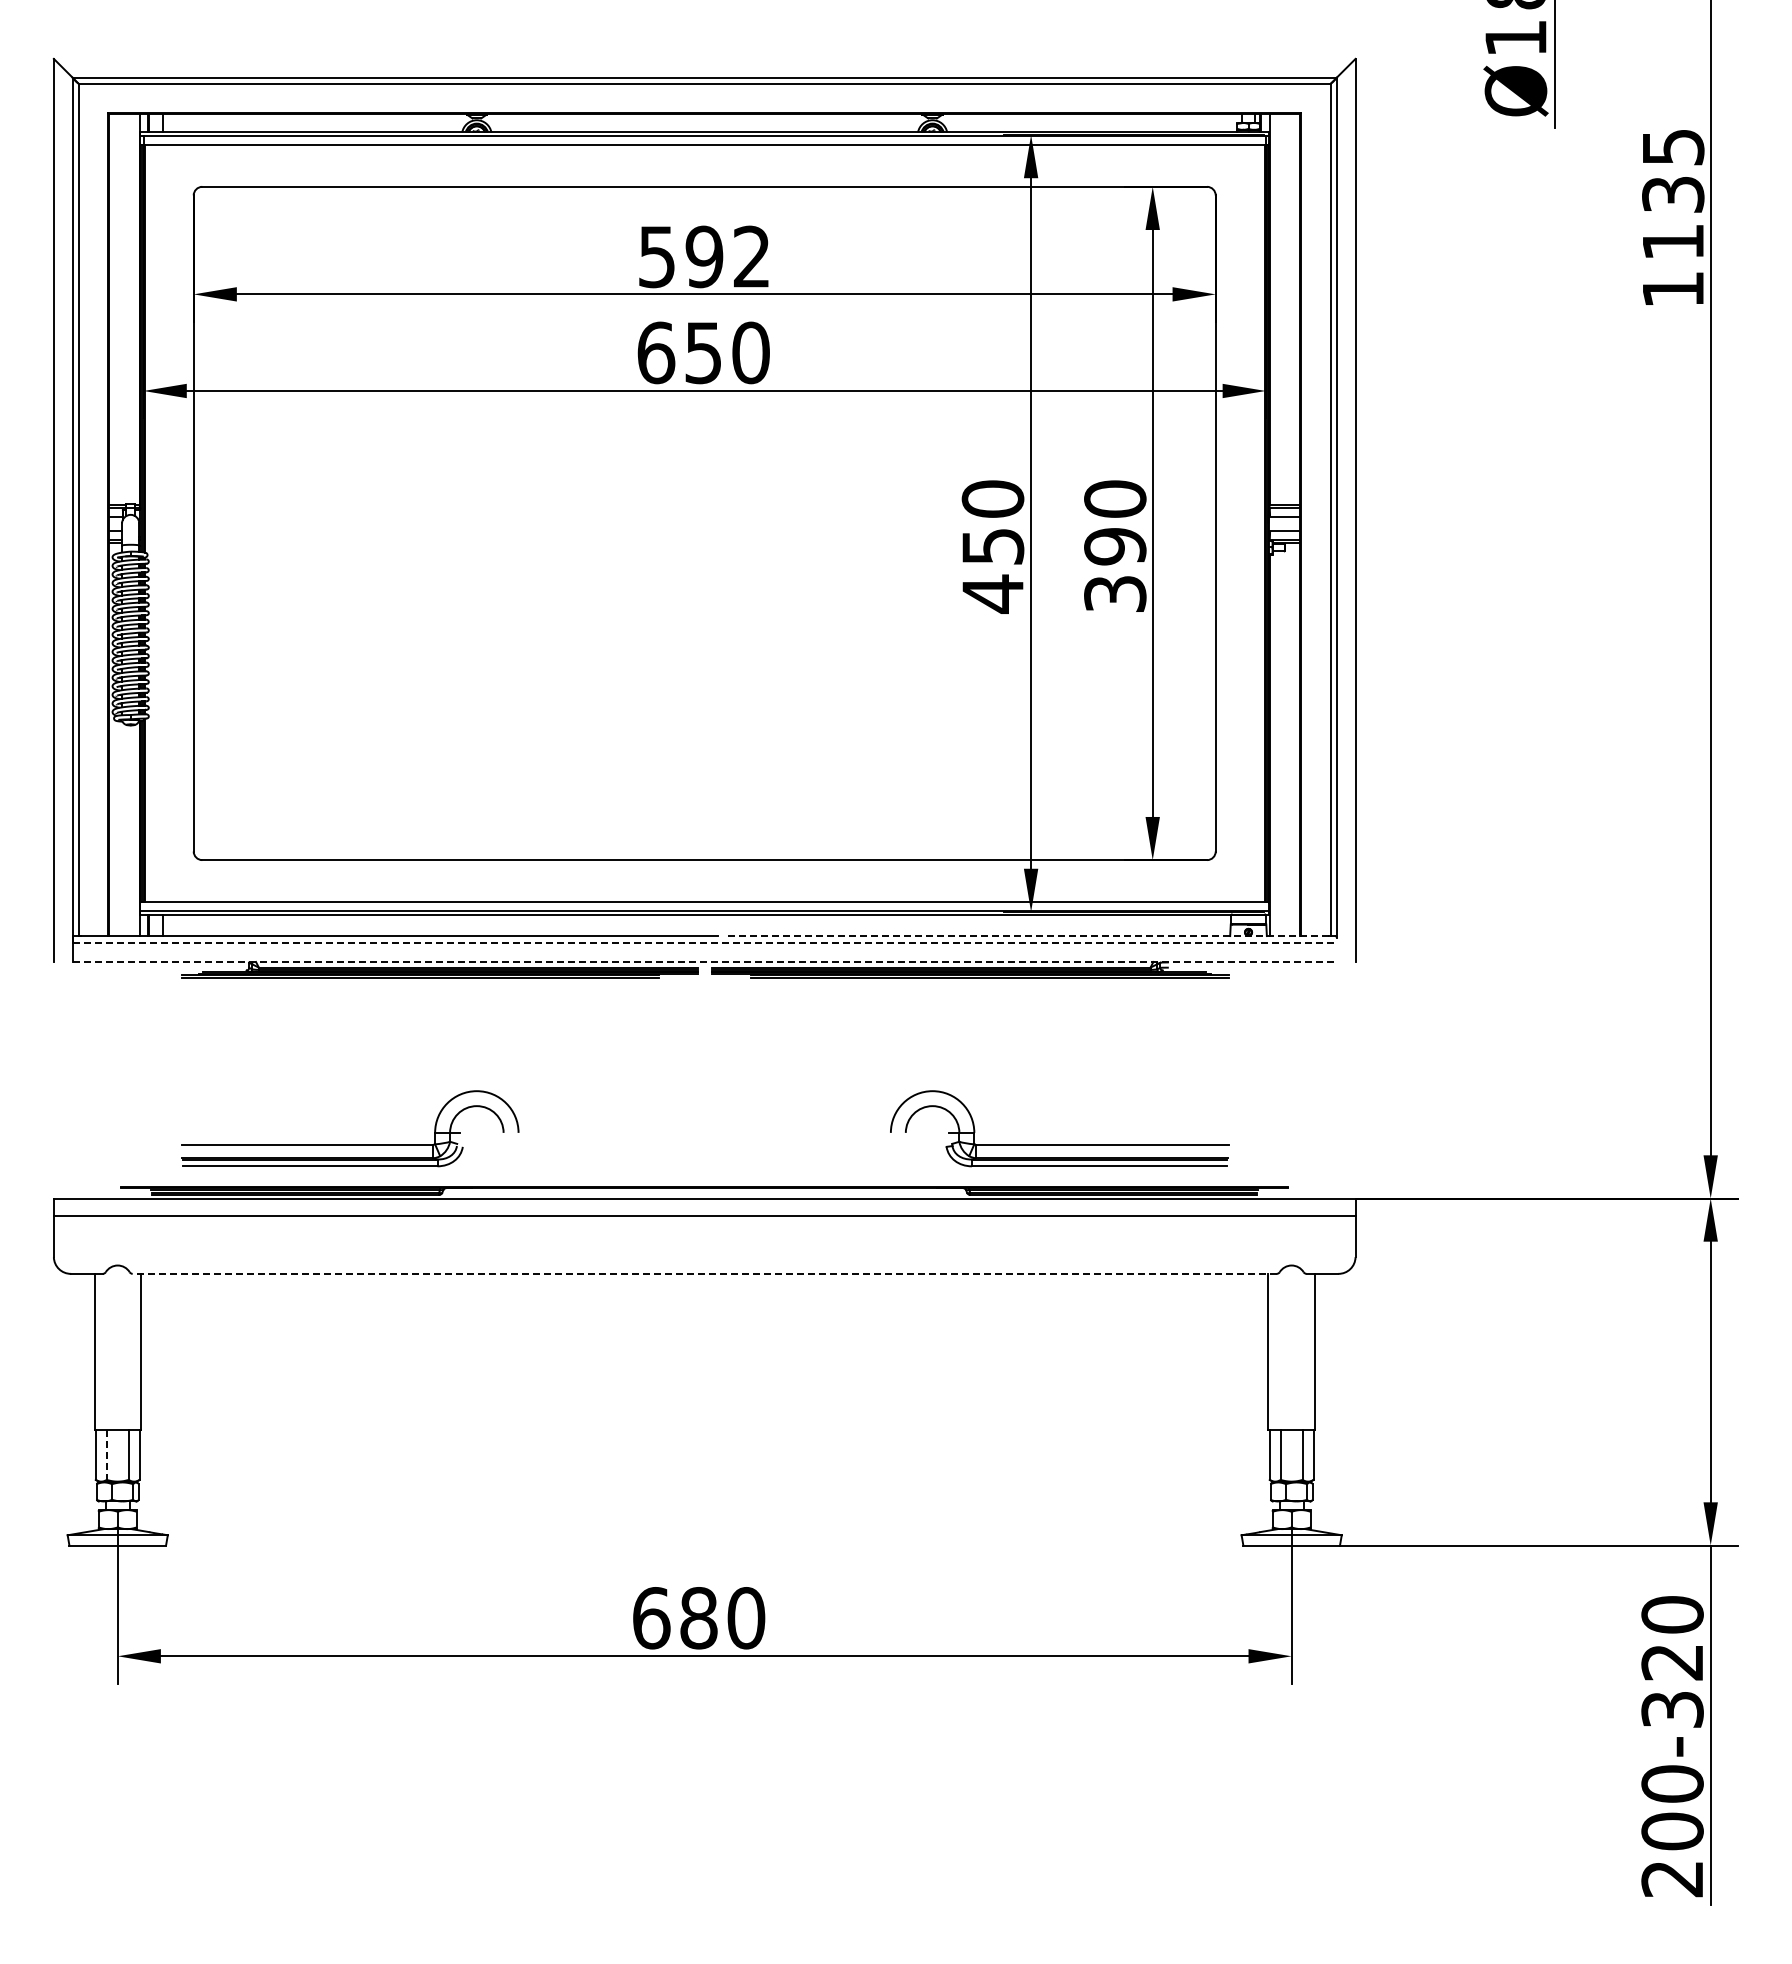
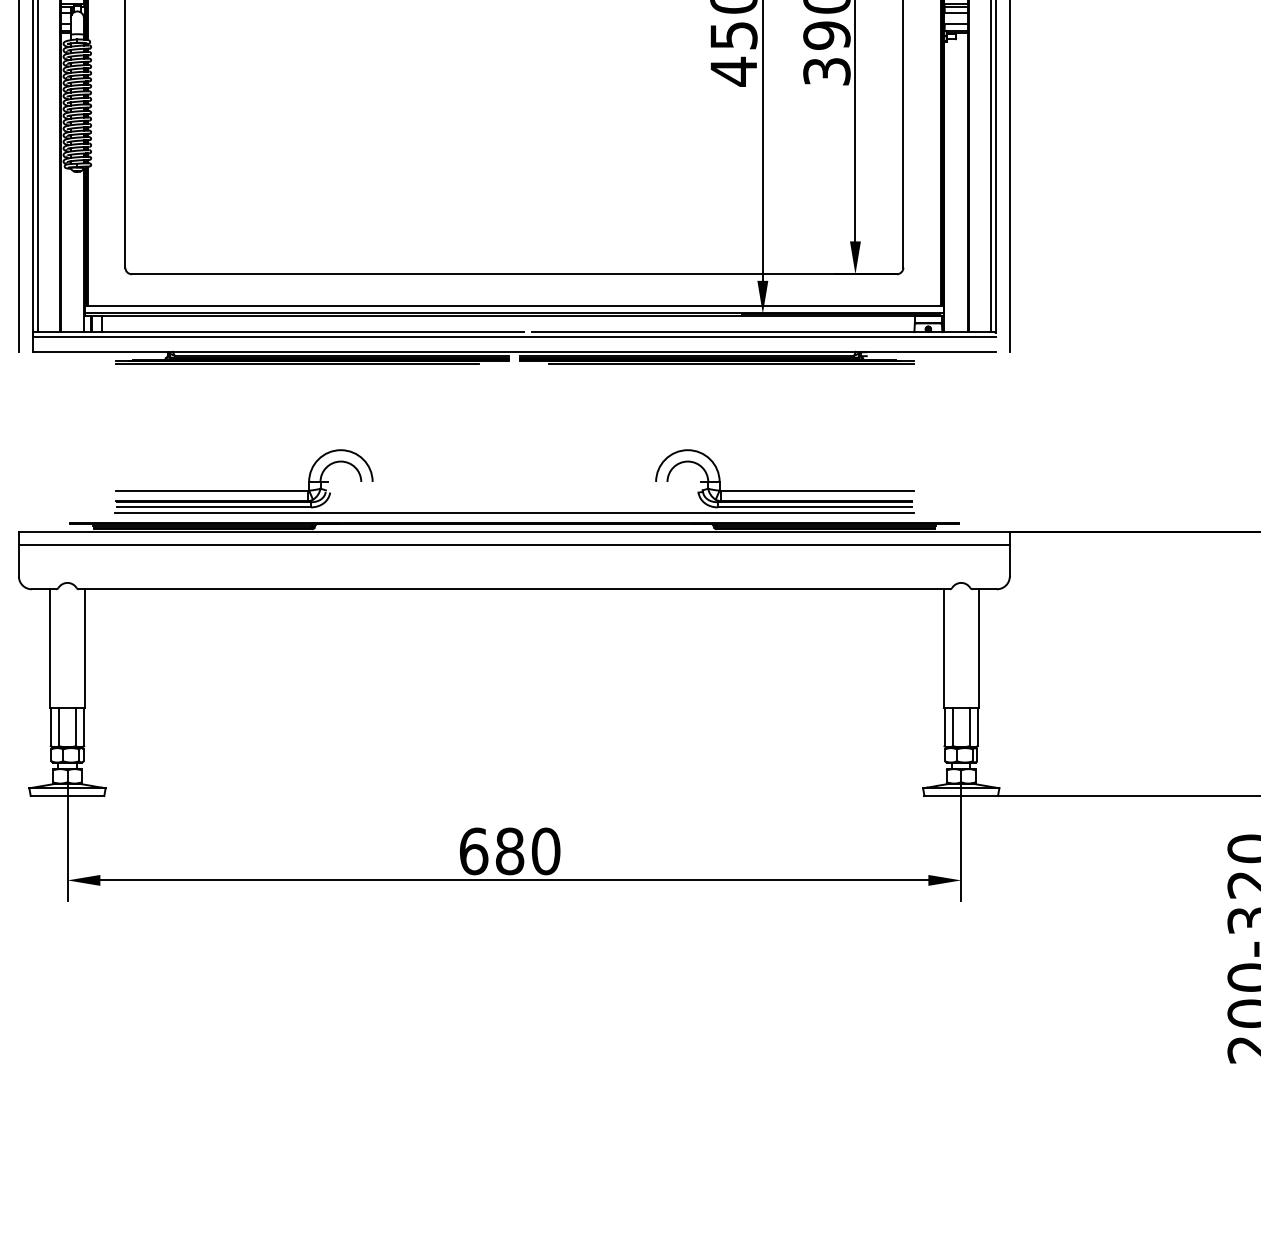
line: (1029, 936) -> (761, 332), dashed -> solid
line: (705, 943) -> (514, 337), dashed -> solid
line: (705, 961) -> (514, 351), dashed -> solid
line: (704, 1173) -> (514, 512), added
line: (704, 1273) -> (514, 588), dashed -> solid
line: (106, 1455) -> (58, 727), dashed -> solid

